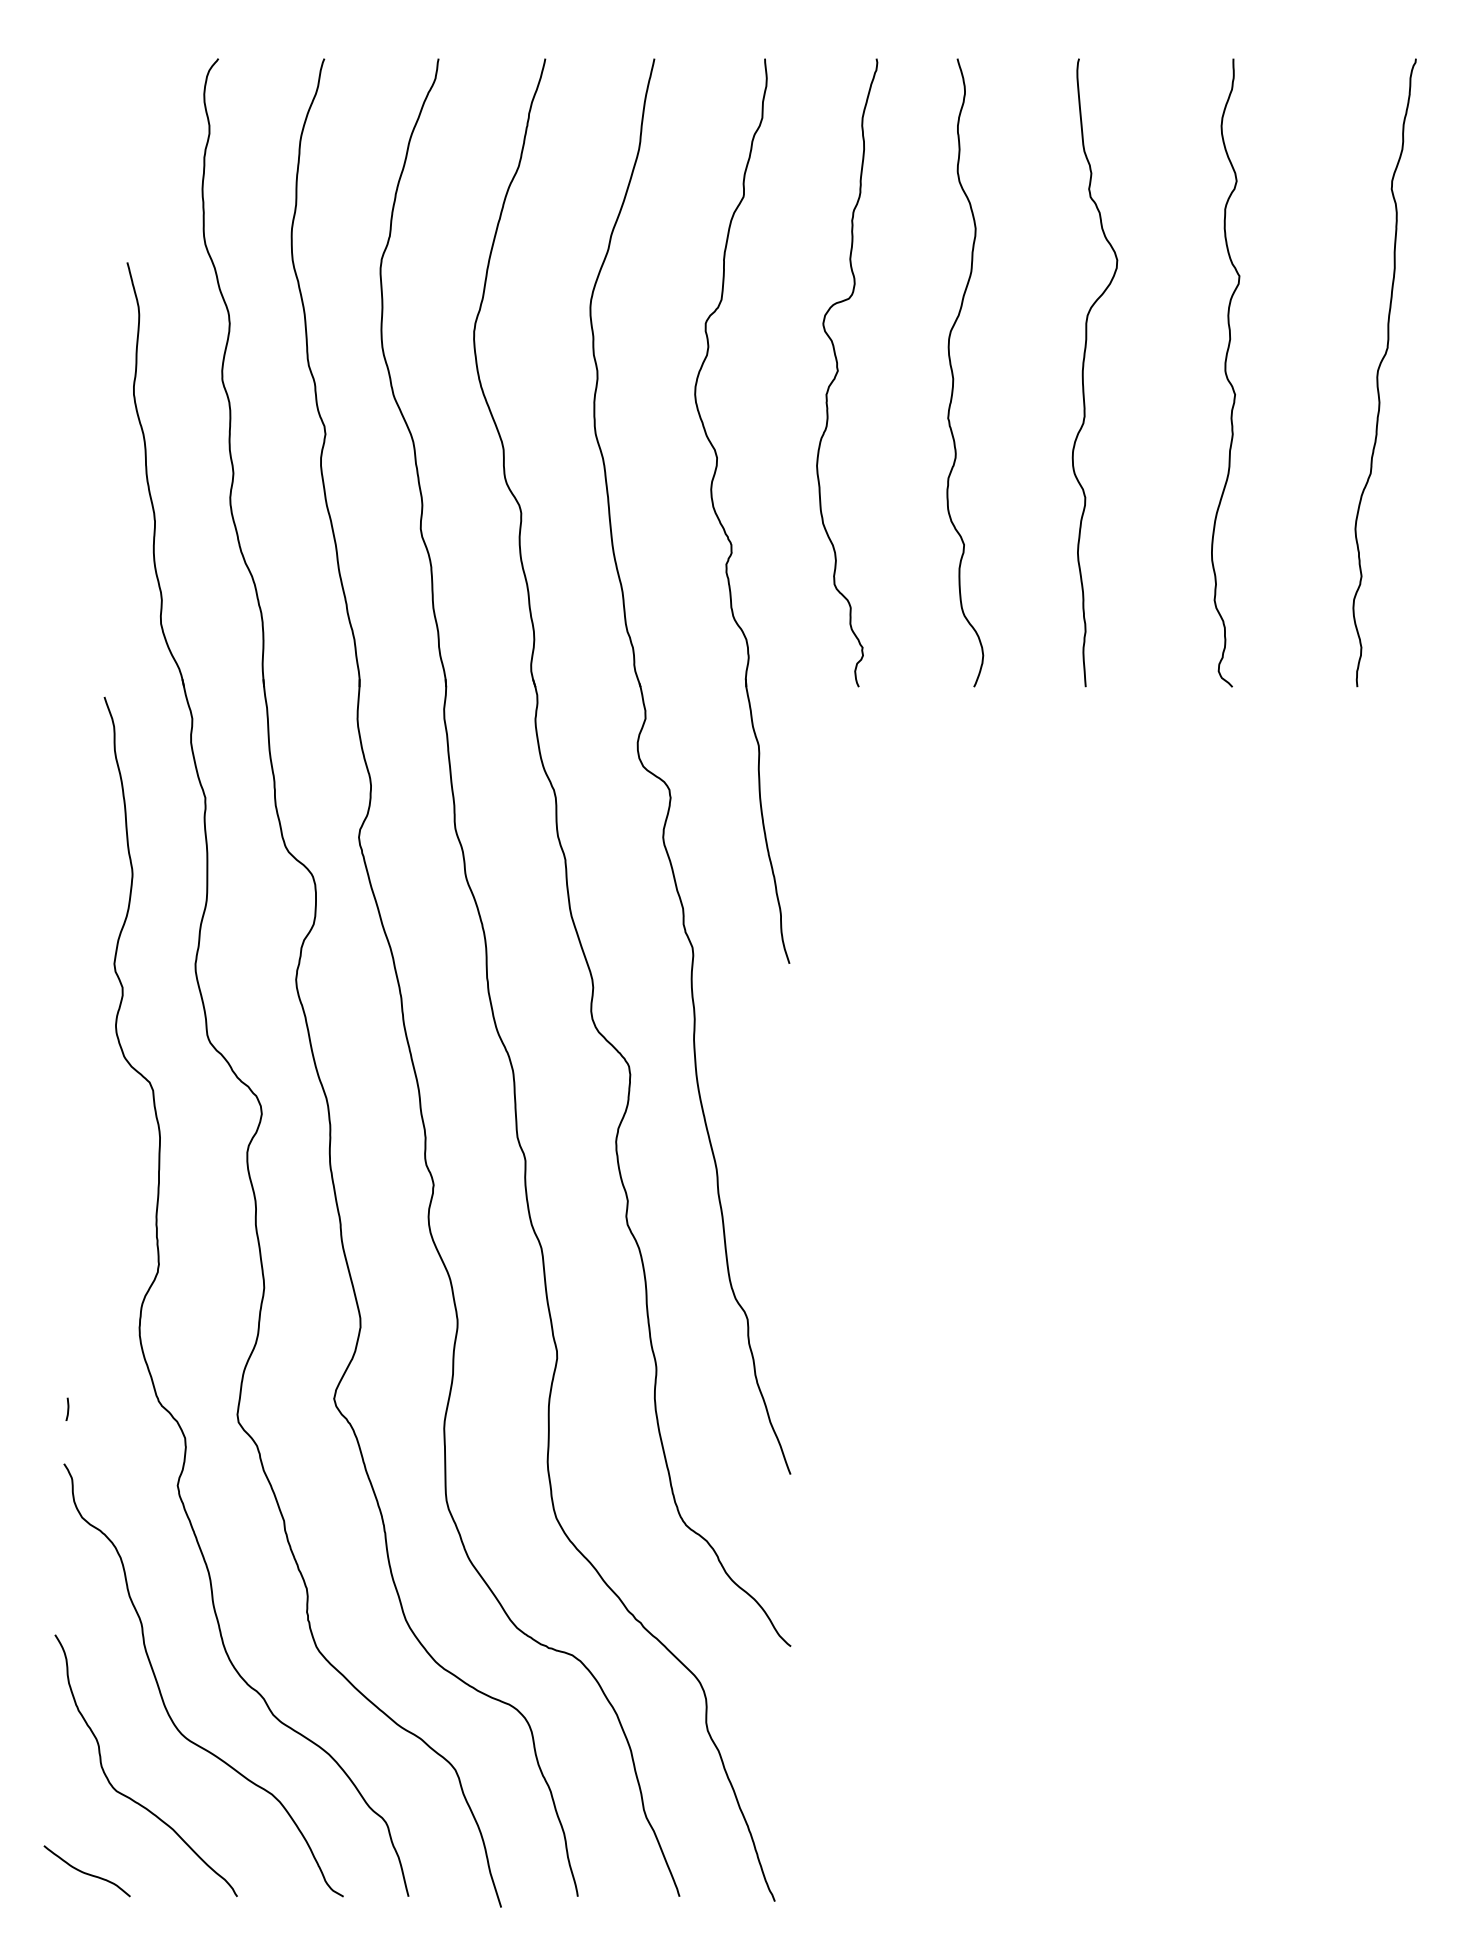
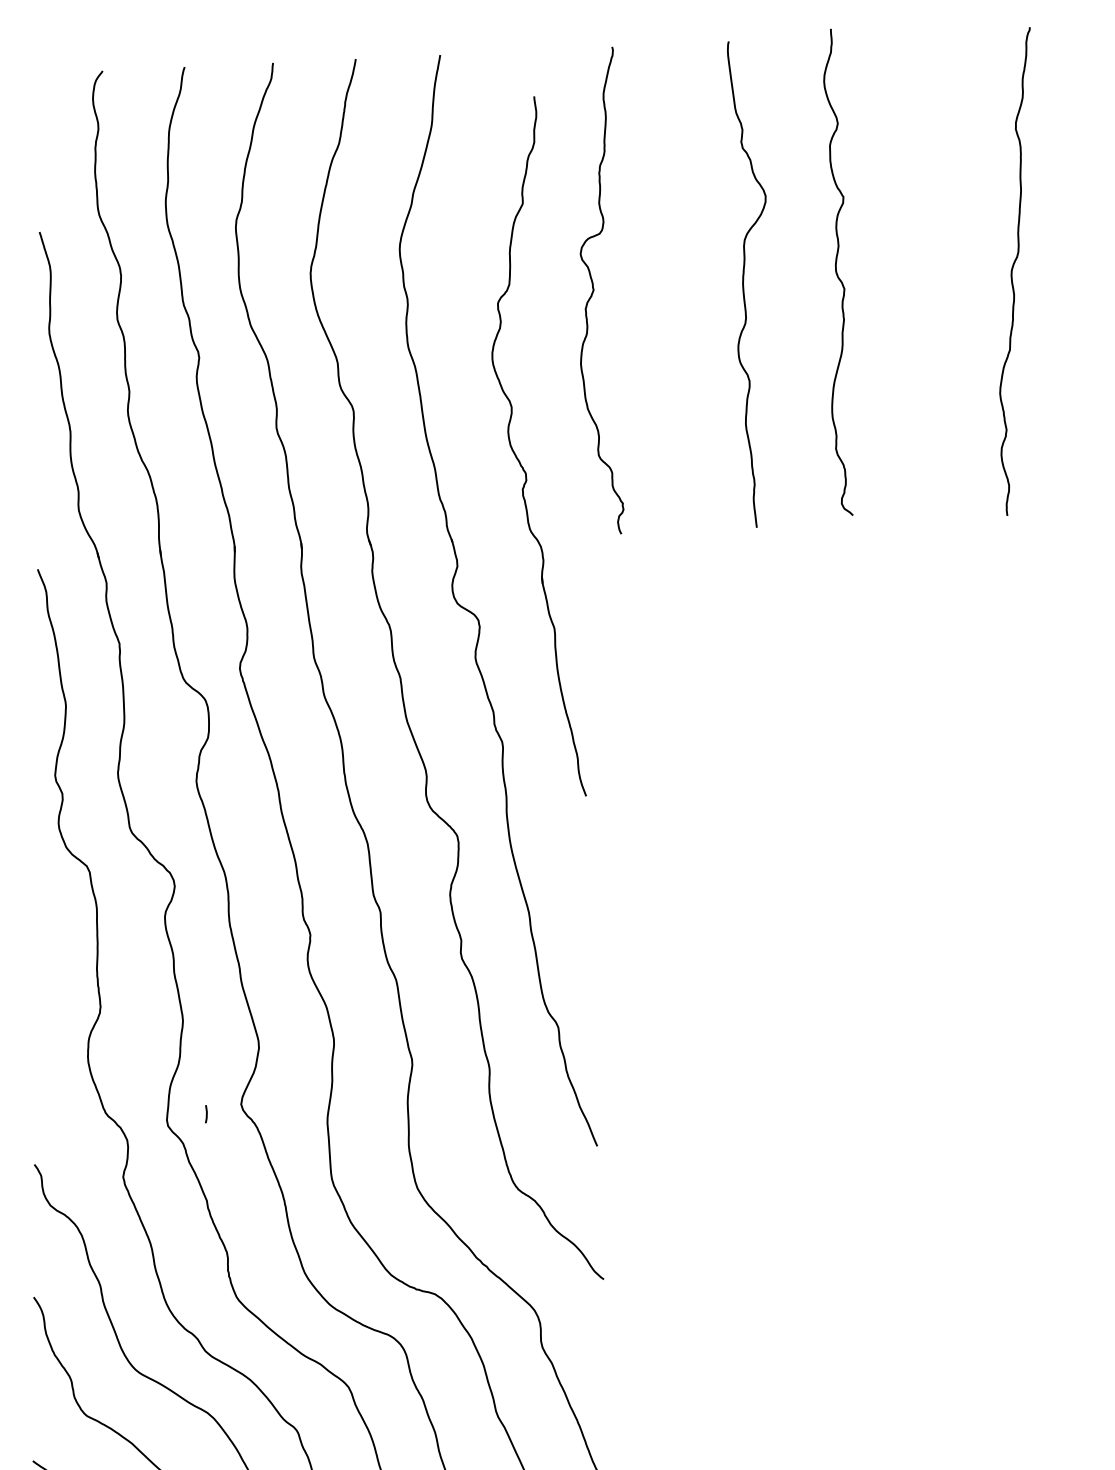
curve: (953, 372) -> (683, 287), removed
curve: (1083, 372) -> (743, 284), moved
curve: (1225, 372) -> (836, 272), moved
part: (720, 520) -> (516, 455), moved
curve: (67, 1408) -> (206, 1113), moved

